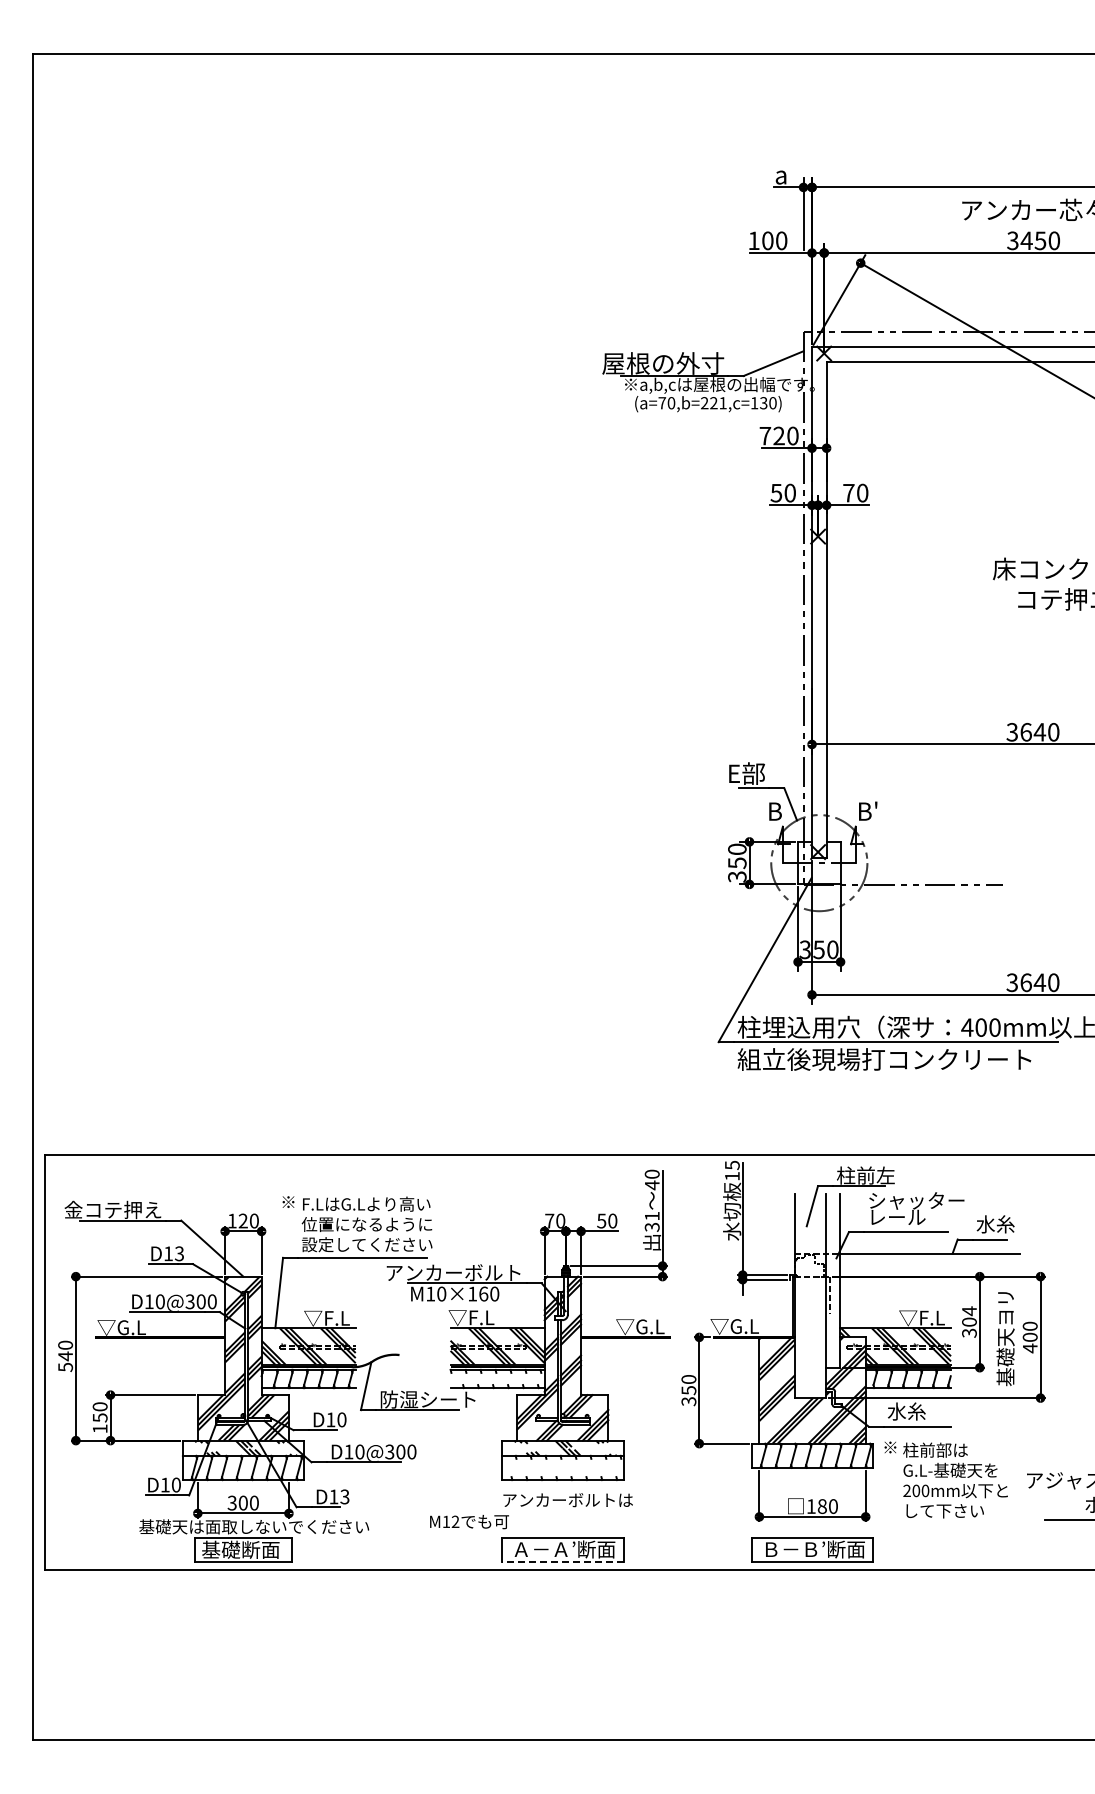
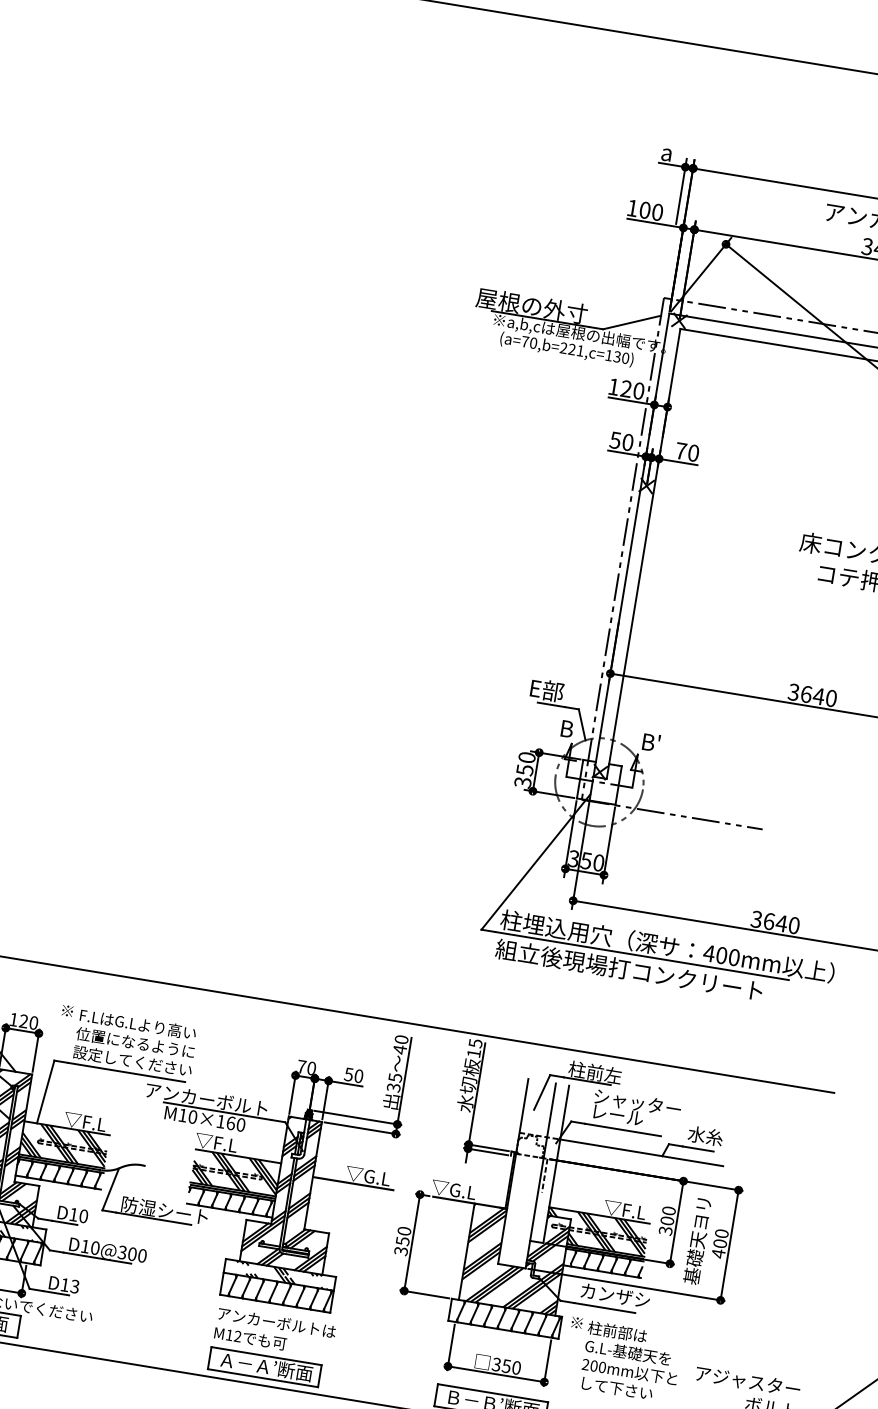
text: (765, 436) -> (613, 387), 720 -> 120
text: (652, 1215) -> (395, 1077), 31 -> 35
text: (969, 1311) -> (668, 1211), 304 -> 300
hatch: (496, 1378) -> (230, 1201), added
text: (925, 1411) -> (614, 1295), 水糸 -> カンザシ
hatch: (562, 1467) -> (276, 1292), added
text: (816, 1506) -> (501, 1365), 180 -> 350
text: (469, 1522) -> (250, 1339), moved
line: (562, 1562) -> (262, 1378), dashed -> solid

